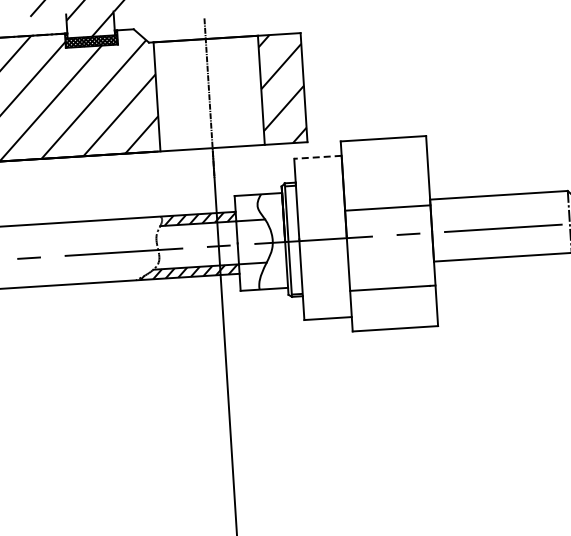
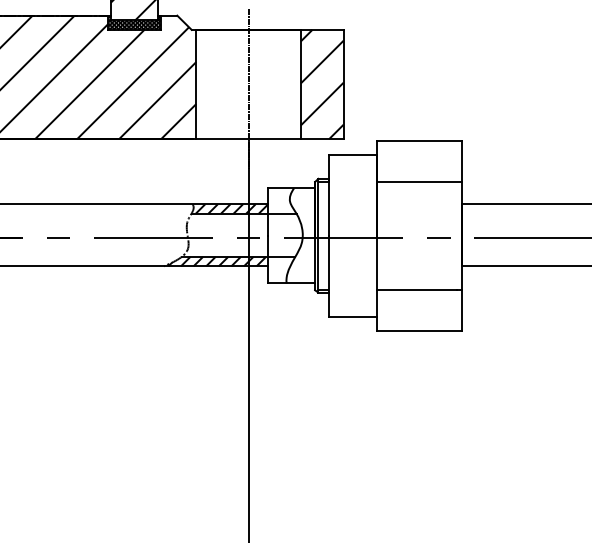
line: (318, 156) -> (353, 154), dashed -> solid
line: (387, 207) -> (419, 181), moved

